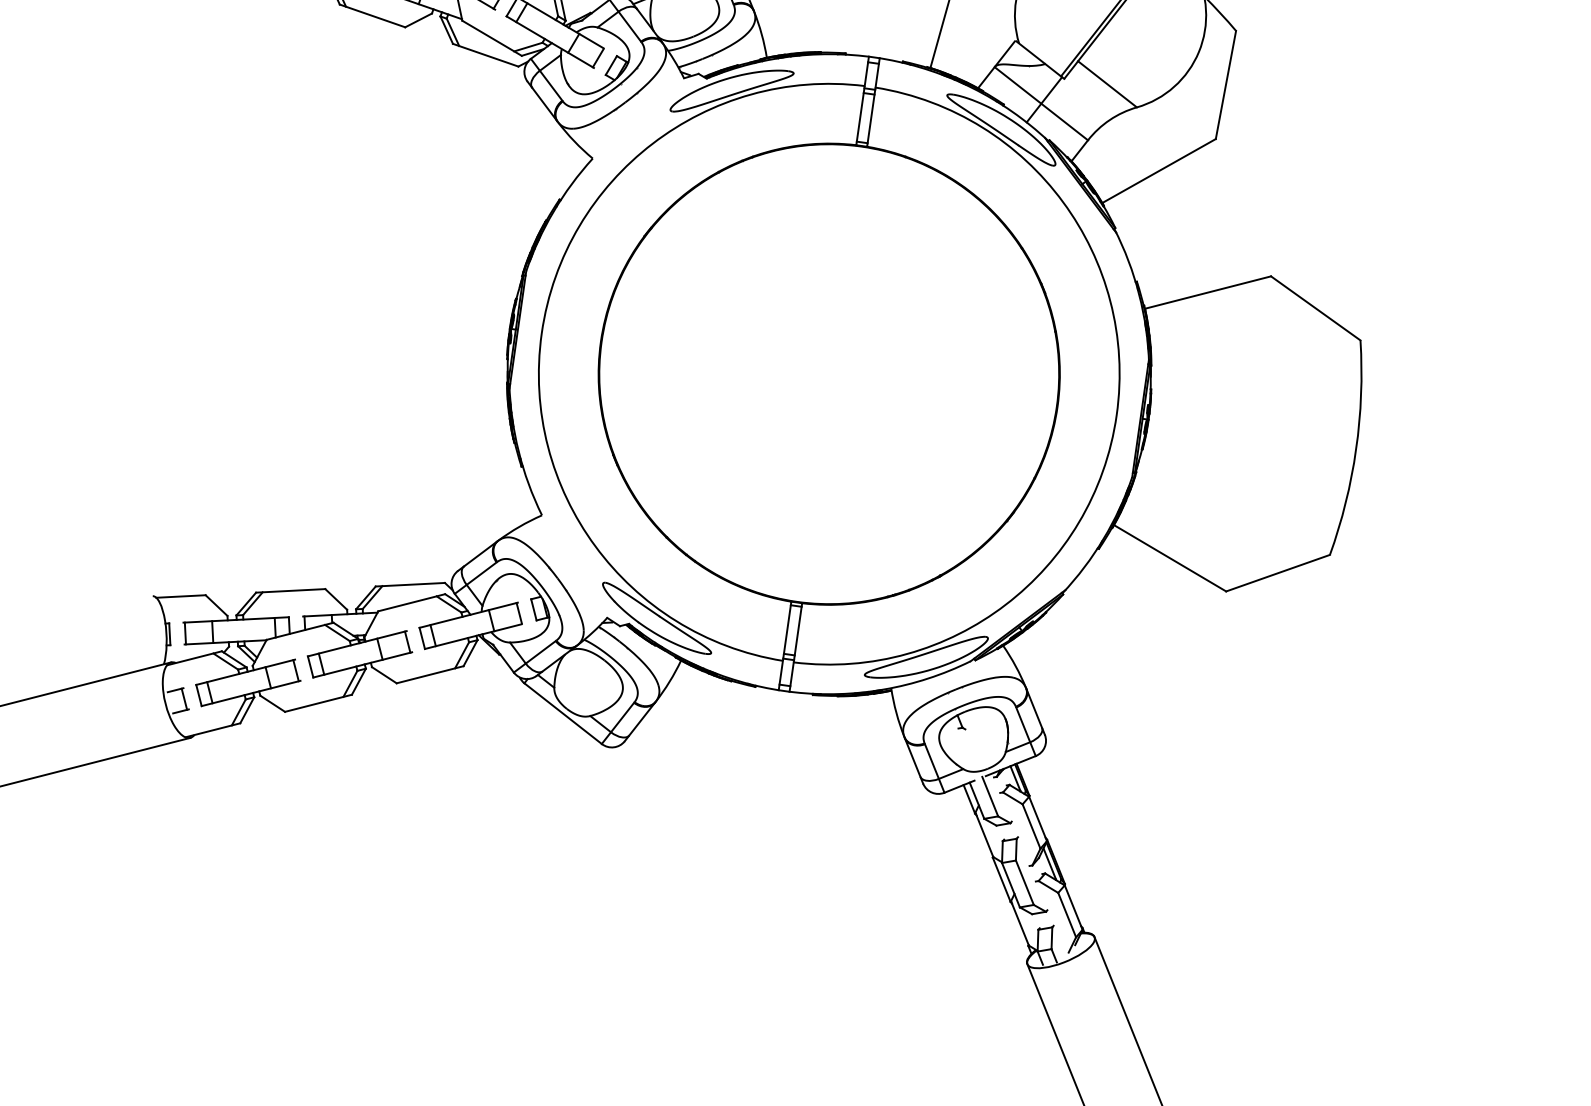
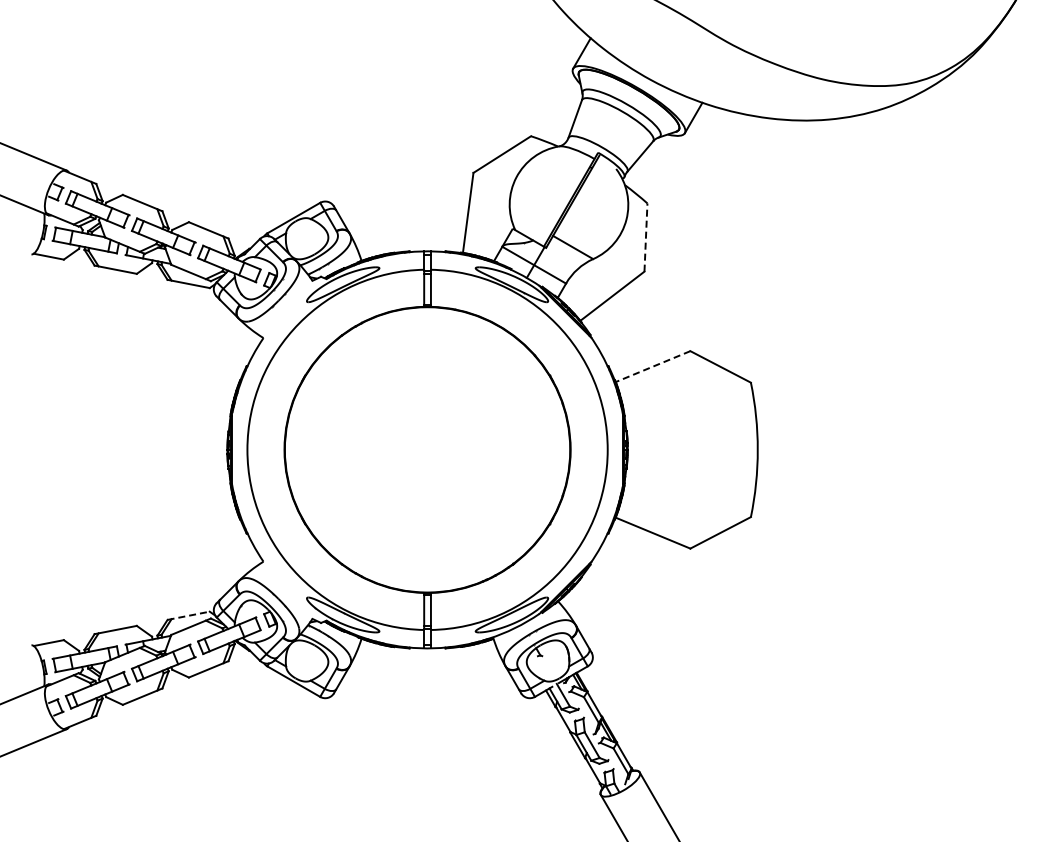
line: (1225, 84) -> (645, 237), solid -> dashed
line: (1207, 292) -> (652, 366), solid -> dashed
line: (411, 584) -> (189, 615), solid -> dashed

